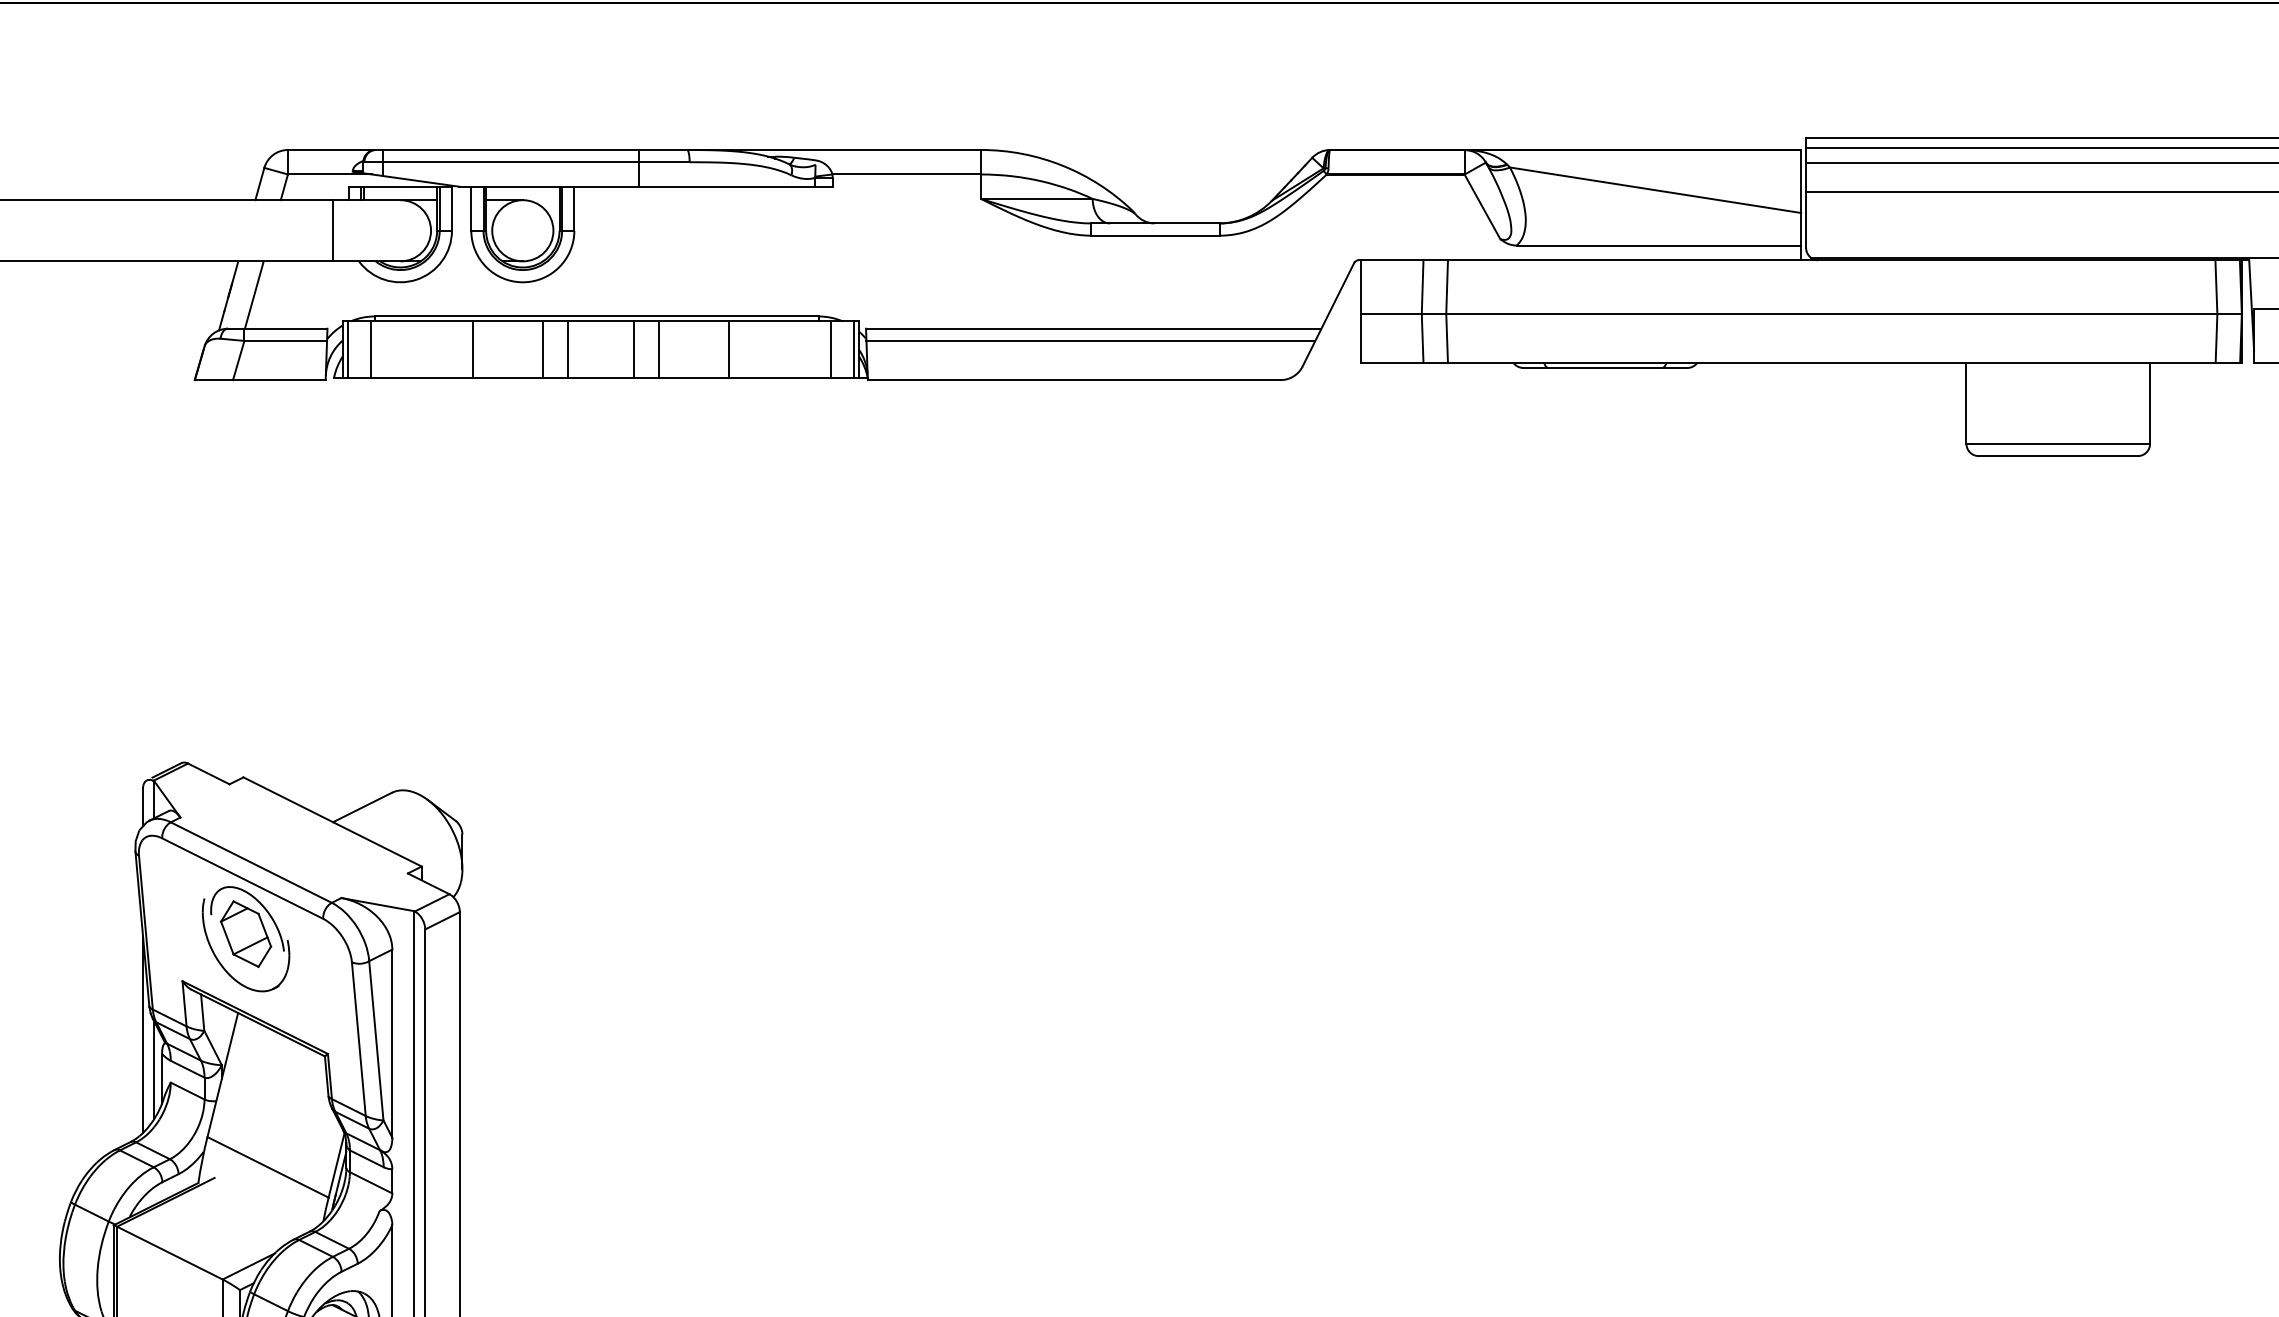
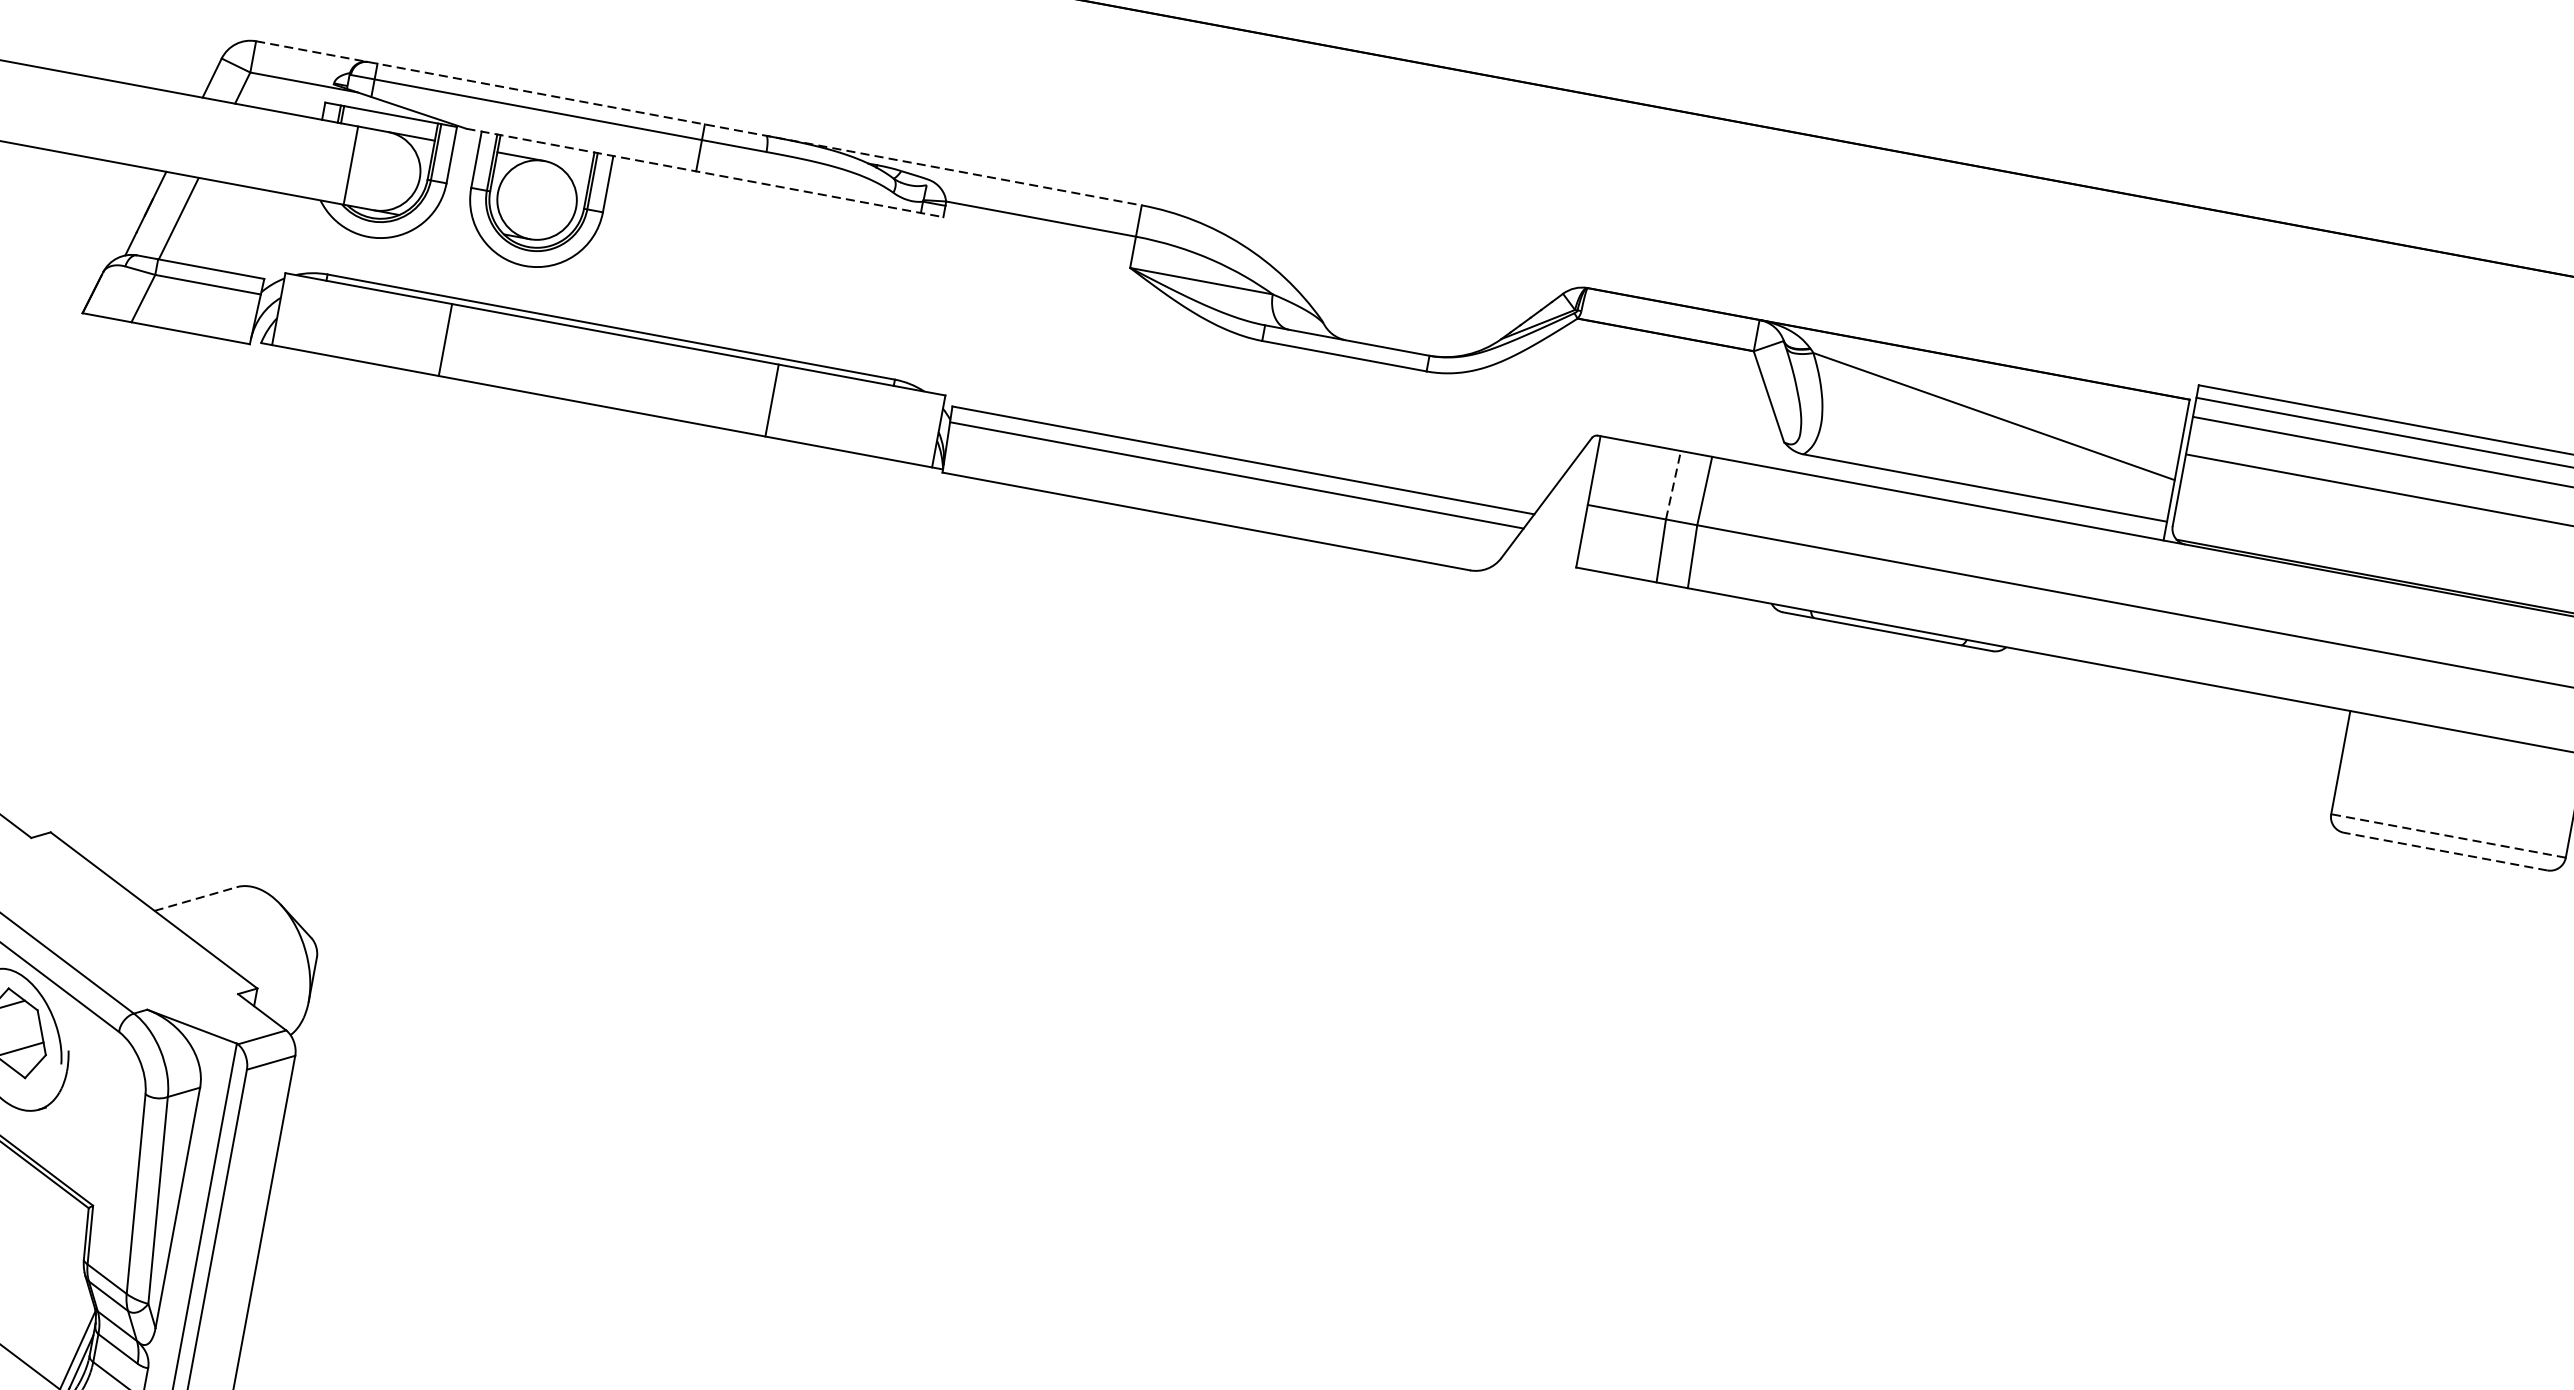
line: (634, 150) -> (698, 123), solid -> dashed
line: (646, 186) -> (705, 172), solid -> dashed
line: (333, 230) -> (351, 165), moved
line: (1422, 287) -> (1673, 485), solid -> dashed
line: (348, 349) -> (286, 310), removed
line: (370, 349) -> (314, 315), removed
line: (542, 349) -> (534, 356), removed
line: (567, 349) -> (566, 362), removed
line: (634, 349) -> (651, 378), removed
line: (659, 349) -> (683, 384), removed
line: (831, 349) -> (903, 424), removed
line: (853, 349) -> (931, 430), removed
line: (2058, 443) -> (2448, 835), solid -> dashed
line: (2058, 456) -> (2445, 852), solid -> dashed
line: (362, 807) -> (195, 899), solid -> dashed

